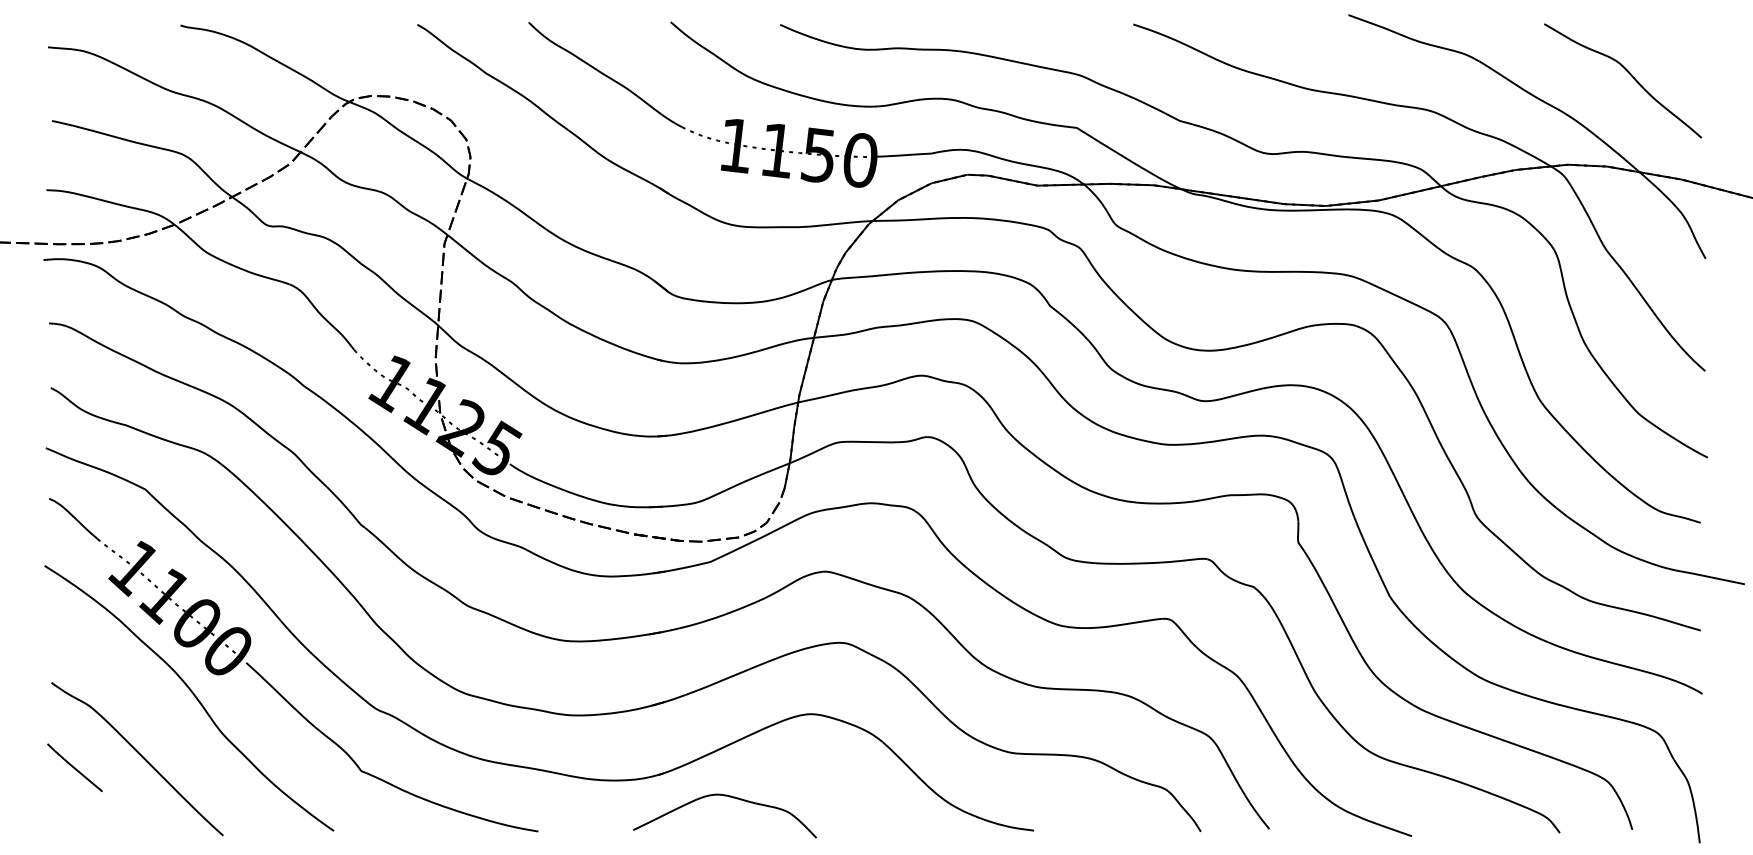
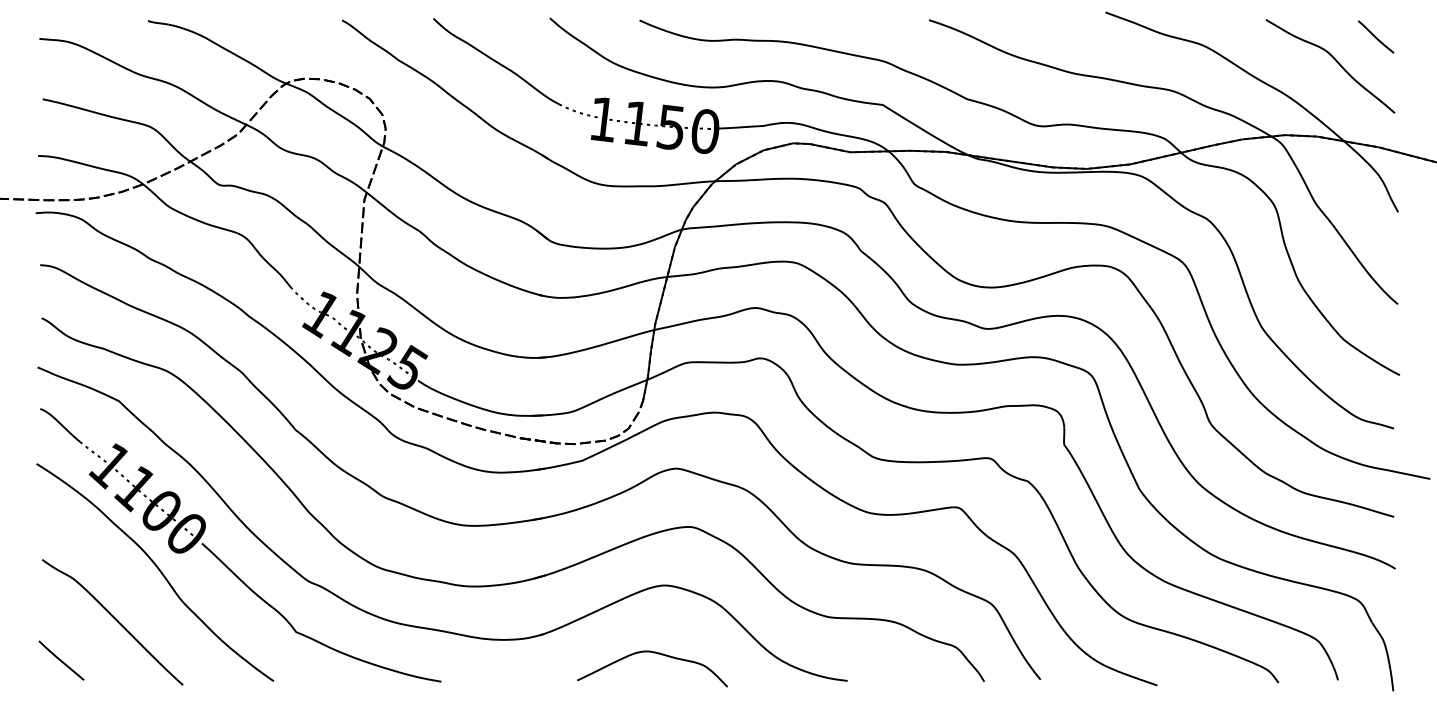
line: (1678, 45) -> (1375, 37), added
line: (74, 767) -> (61, 660), moved
curve: (729, 797) -> (656, 653), moved

